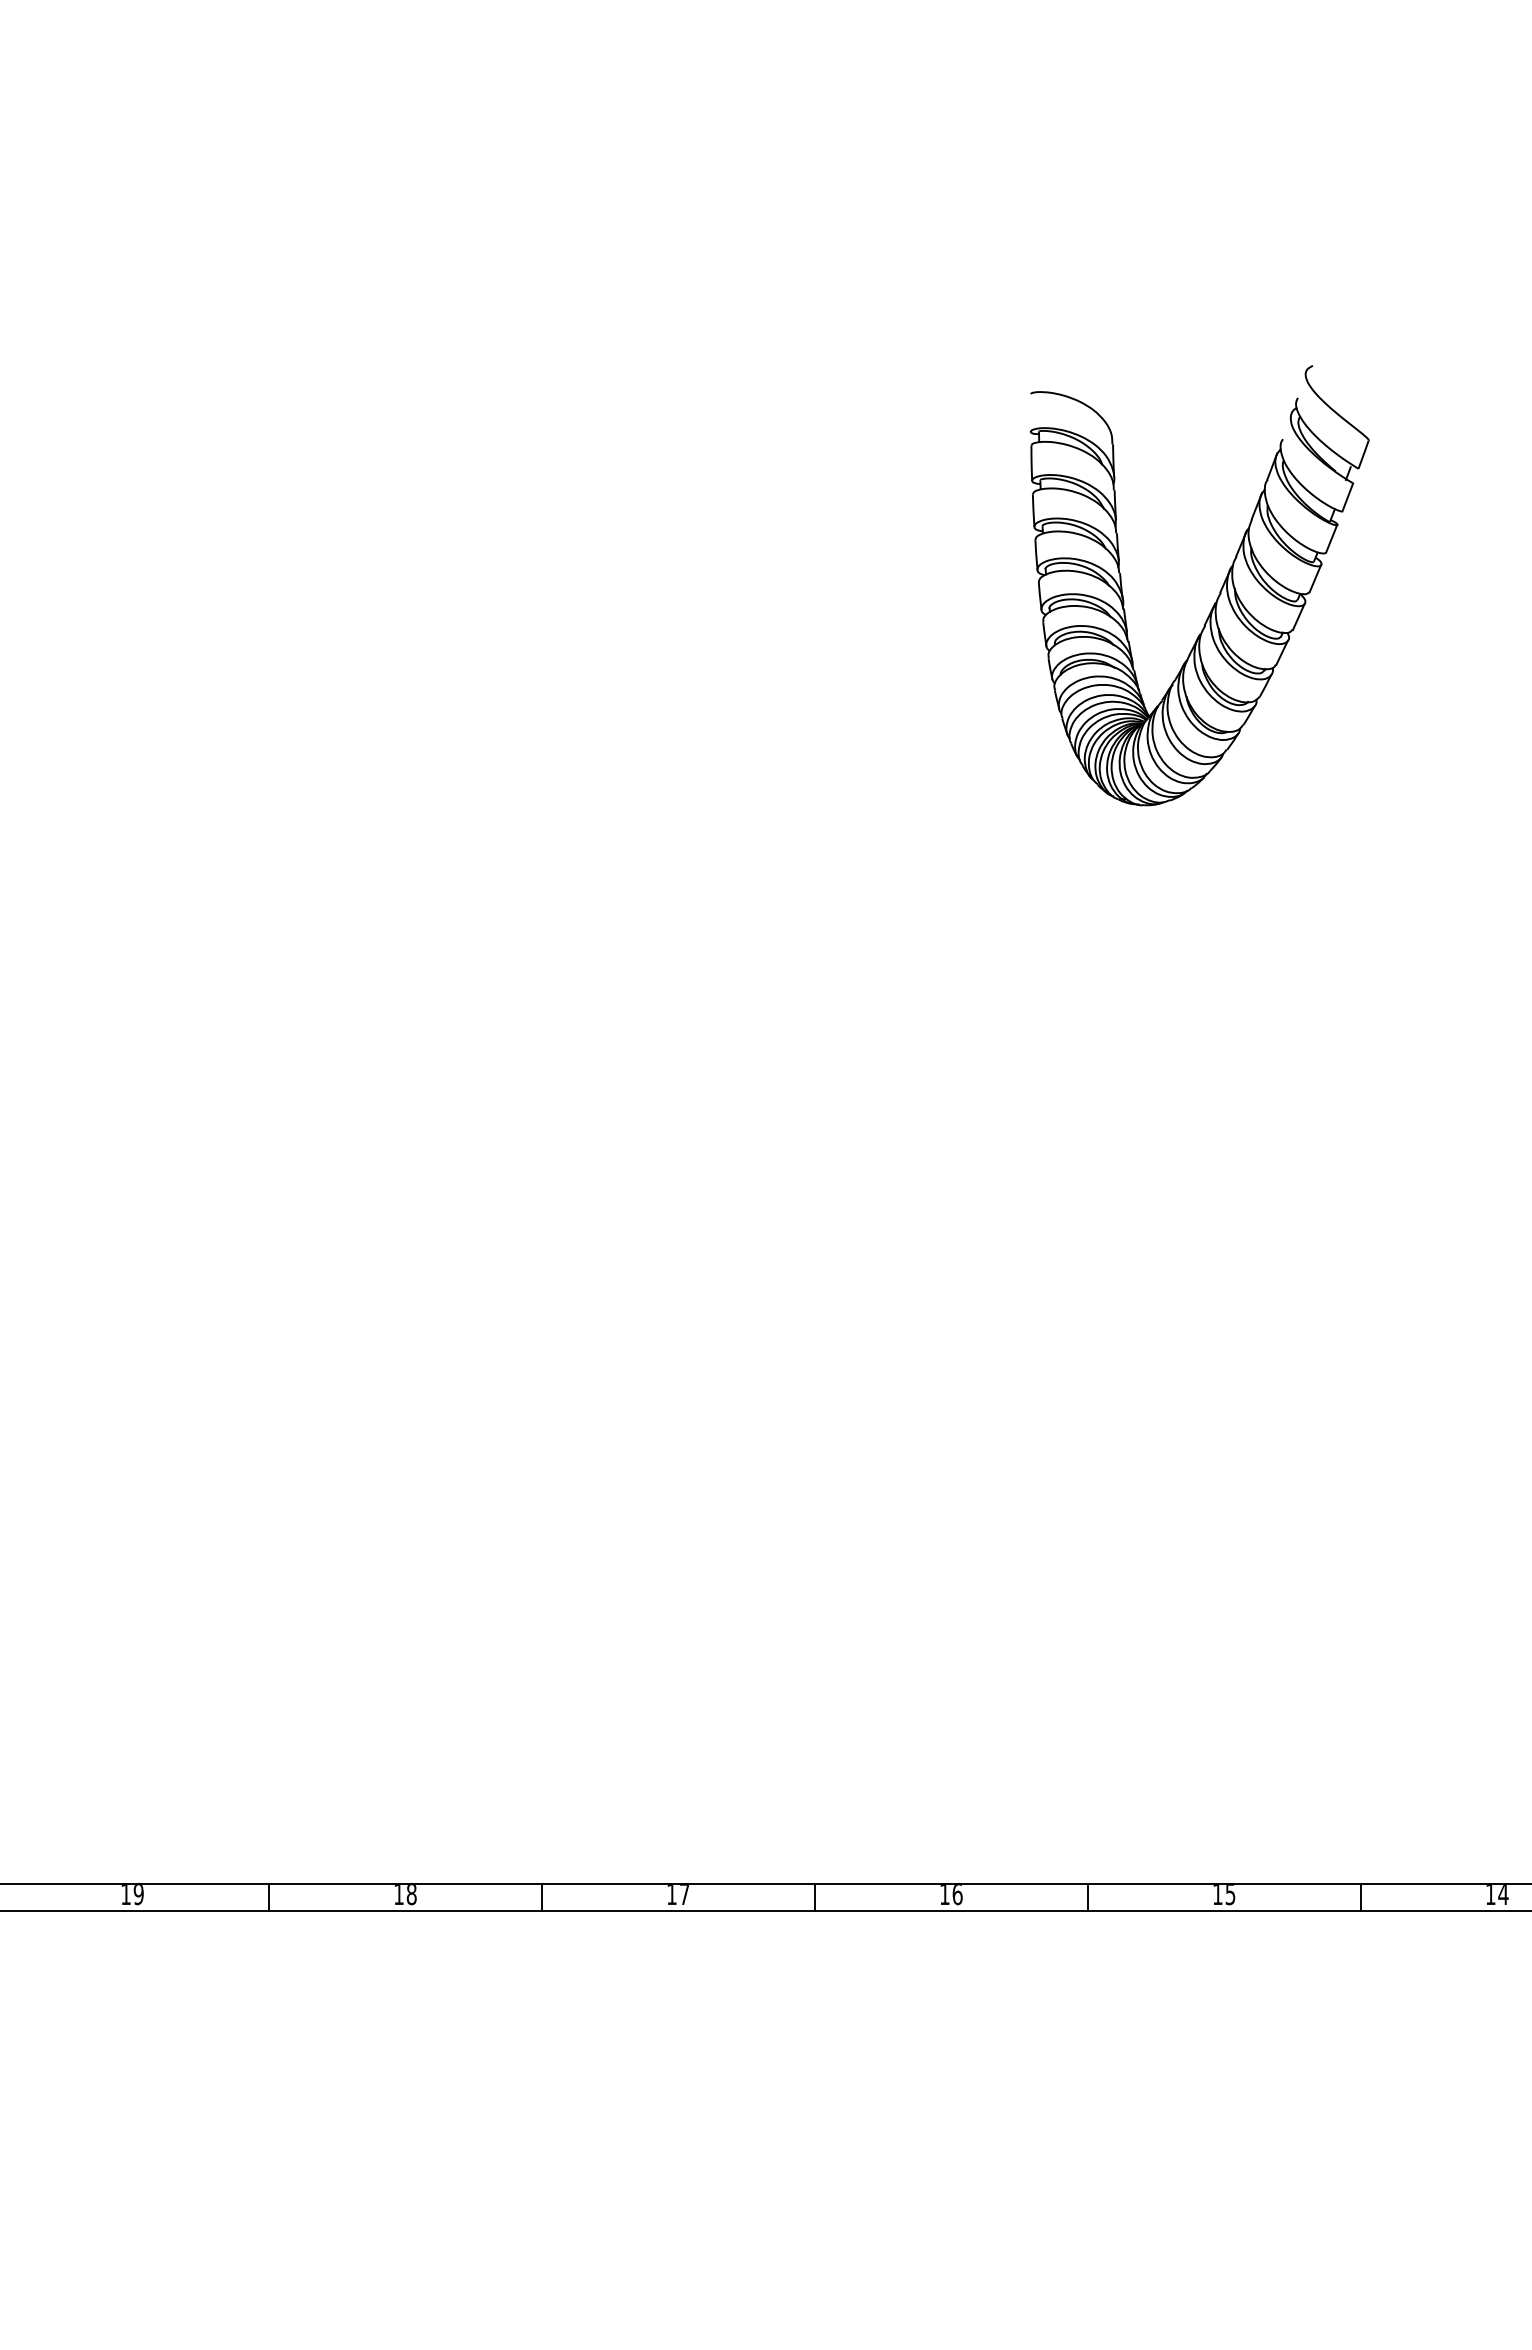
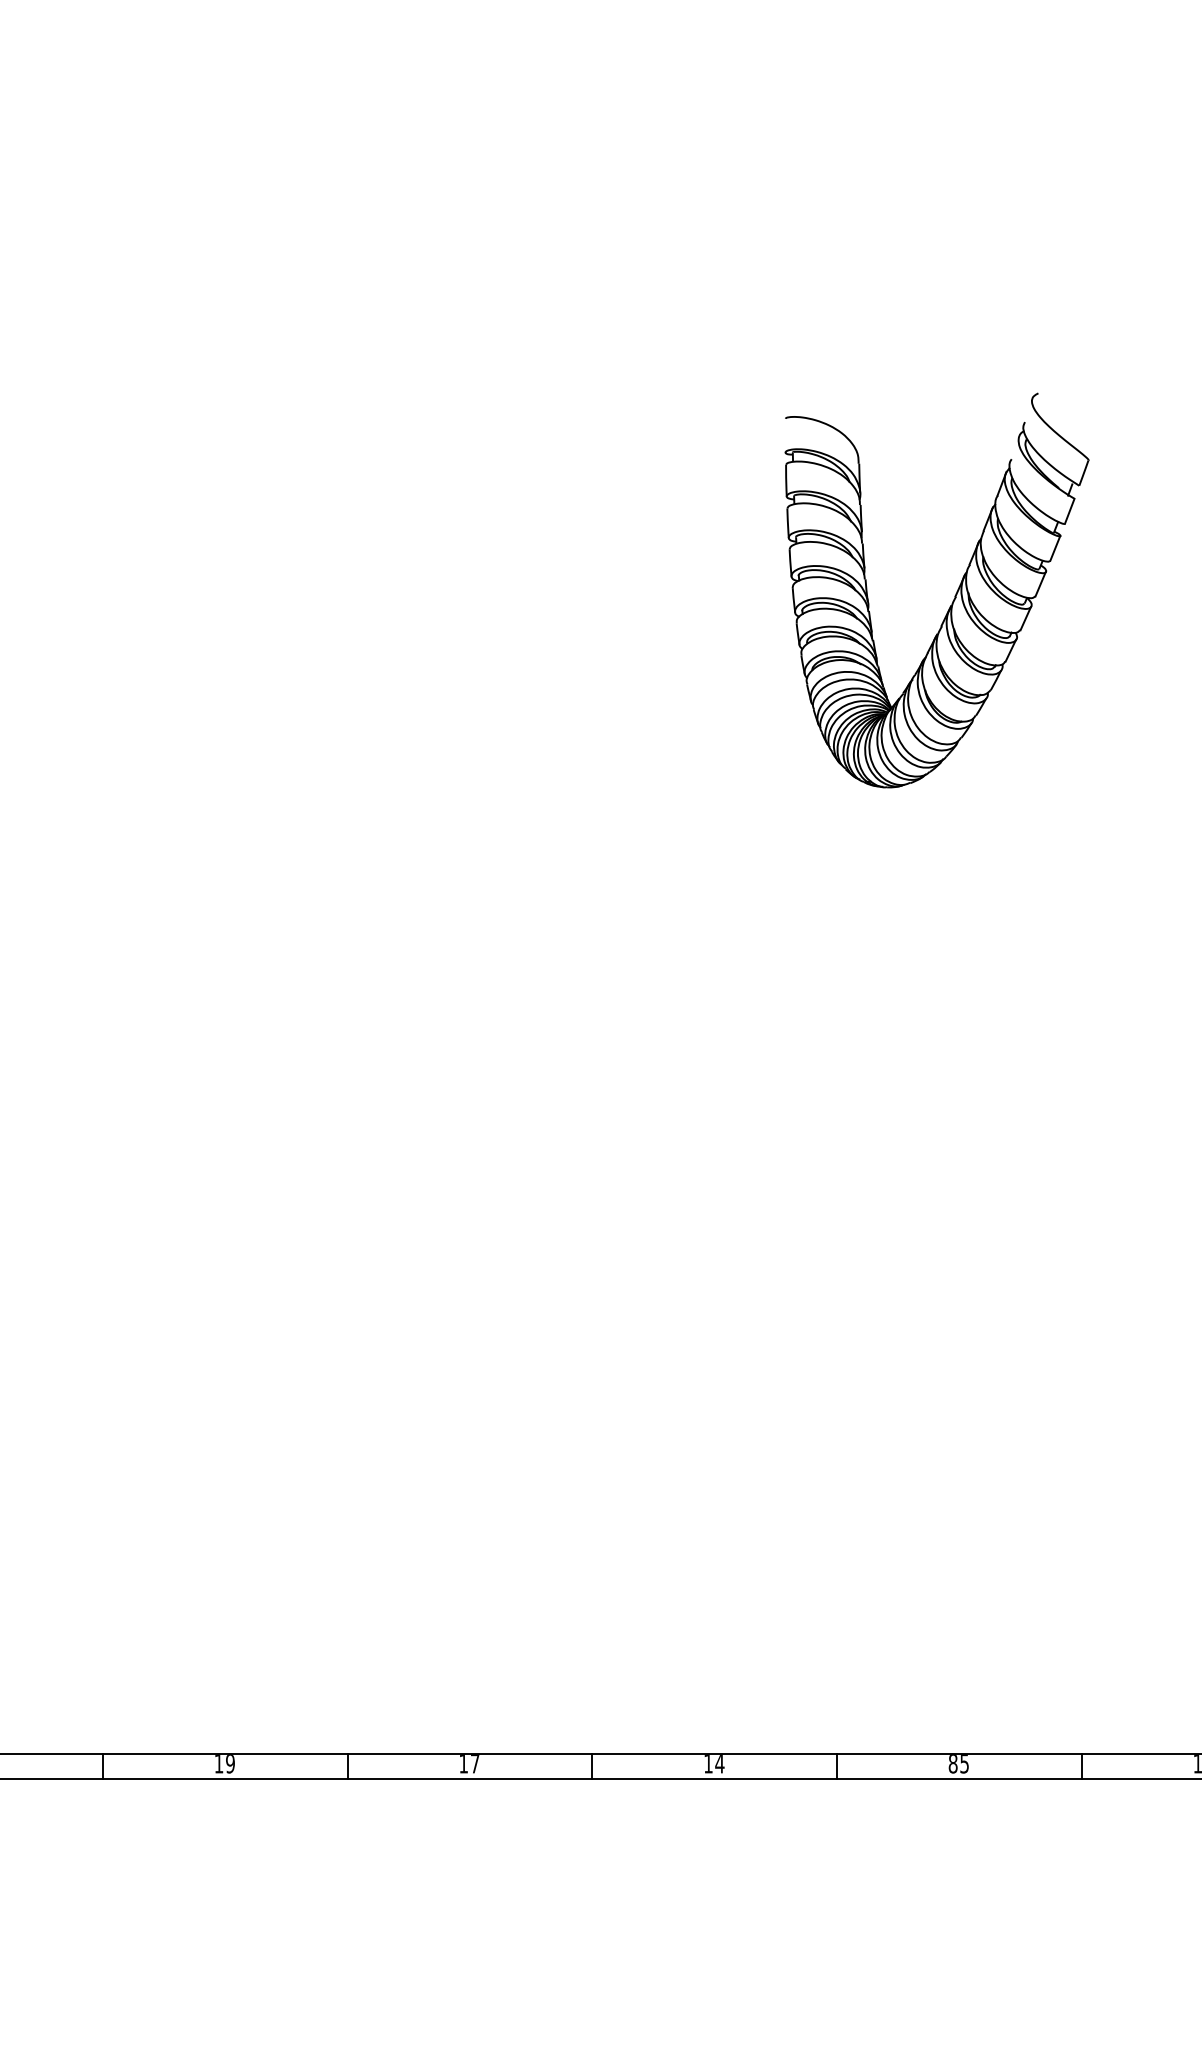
text: (1217, 1893) -> (952, 1763), 15 -> 85
text: (411, 1895) -> (230, 1764), 18 -> 19
text: (957, 1895) -> (719, 1764), 16 -> 14

